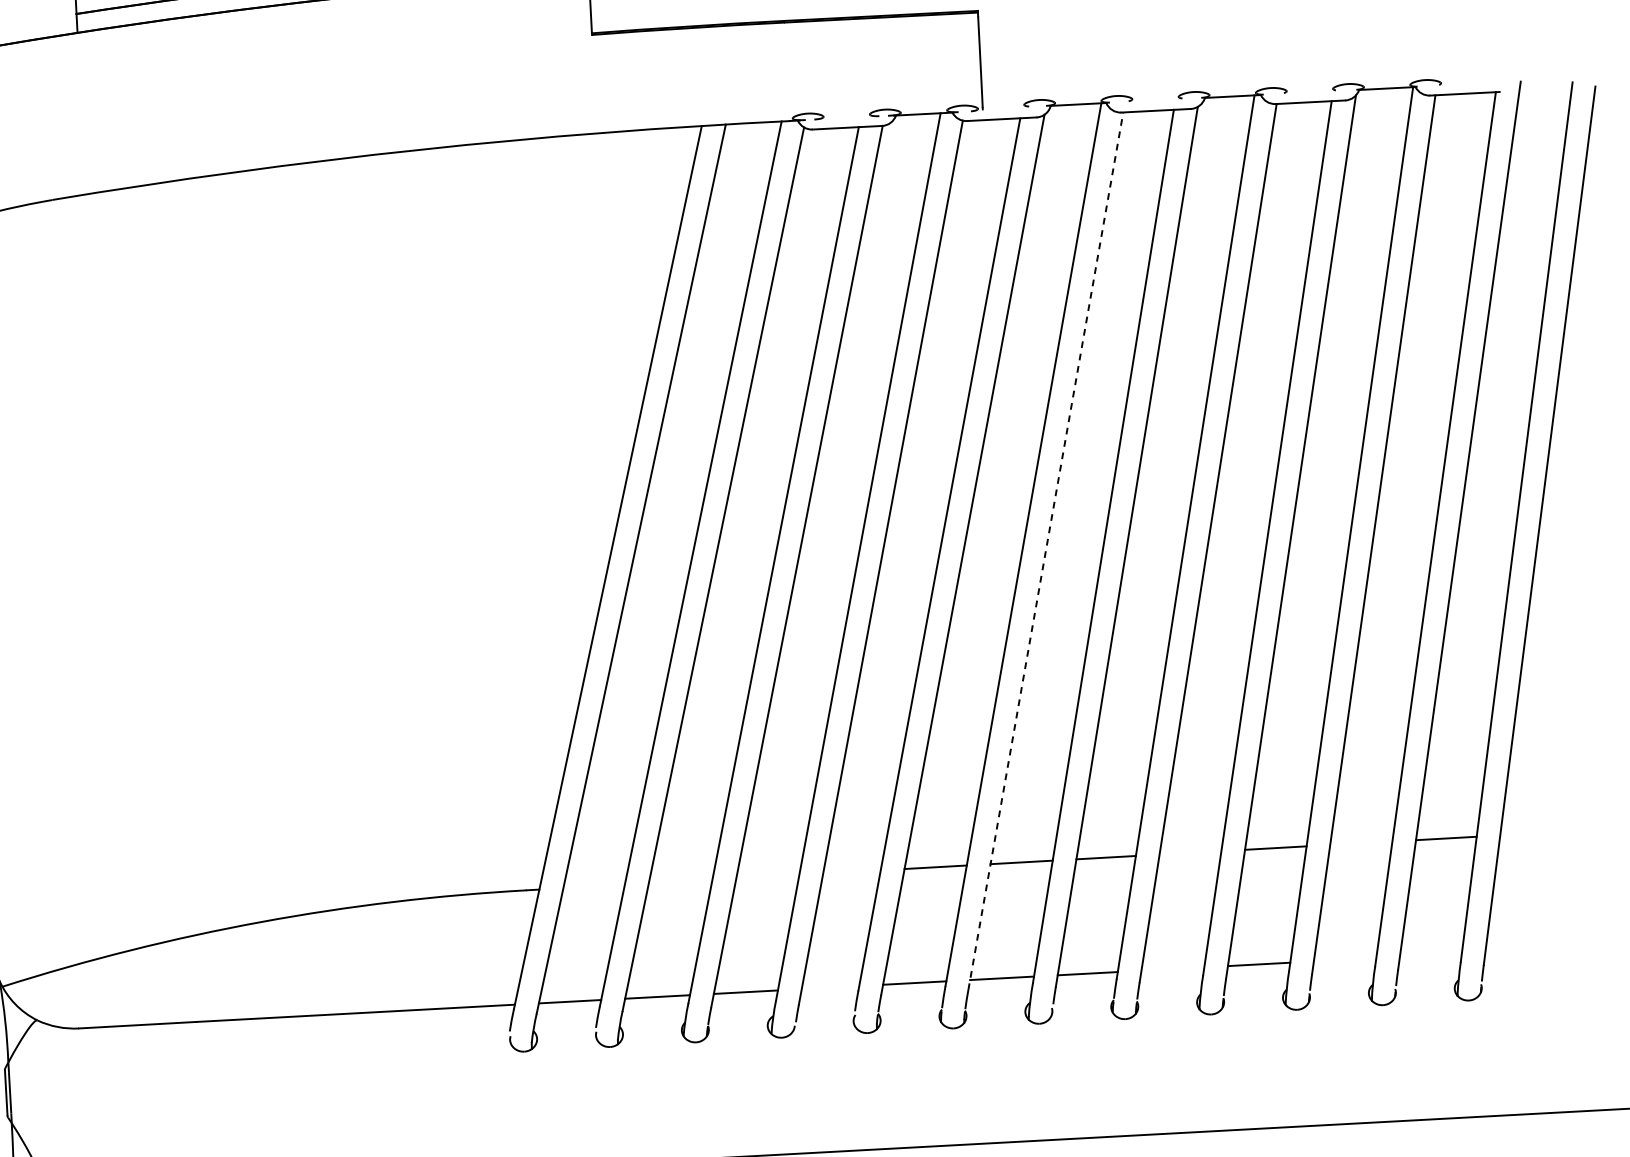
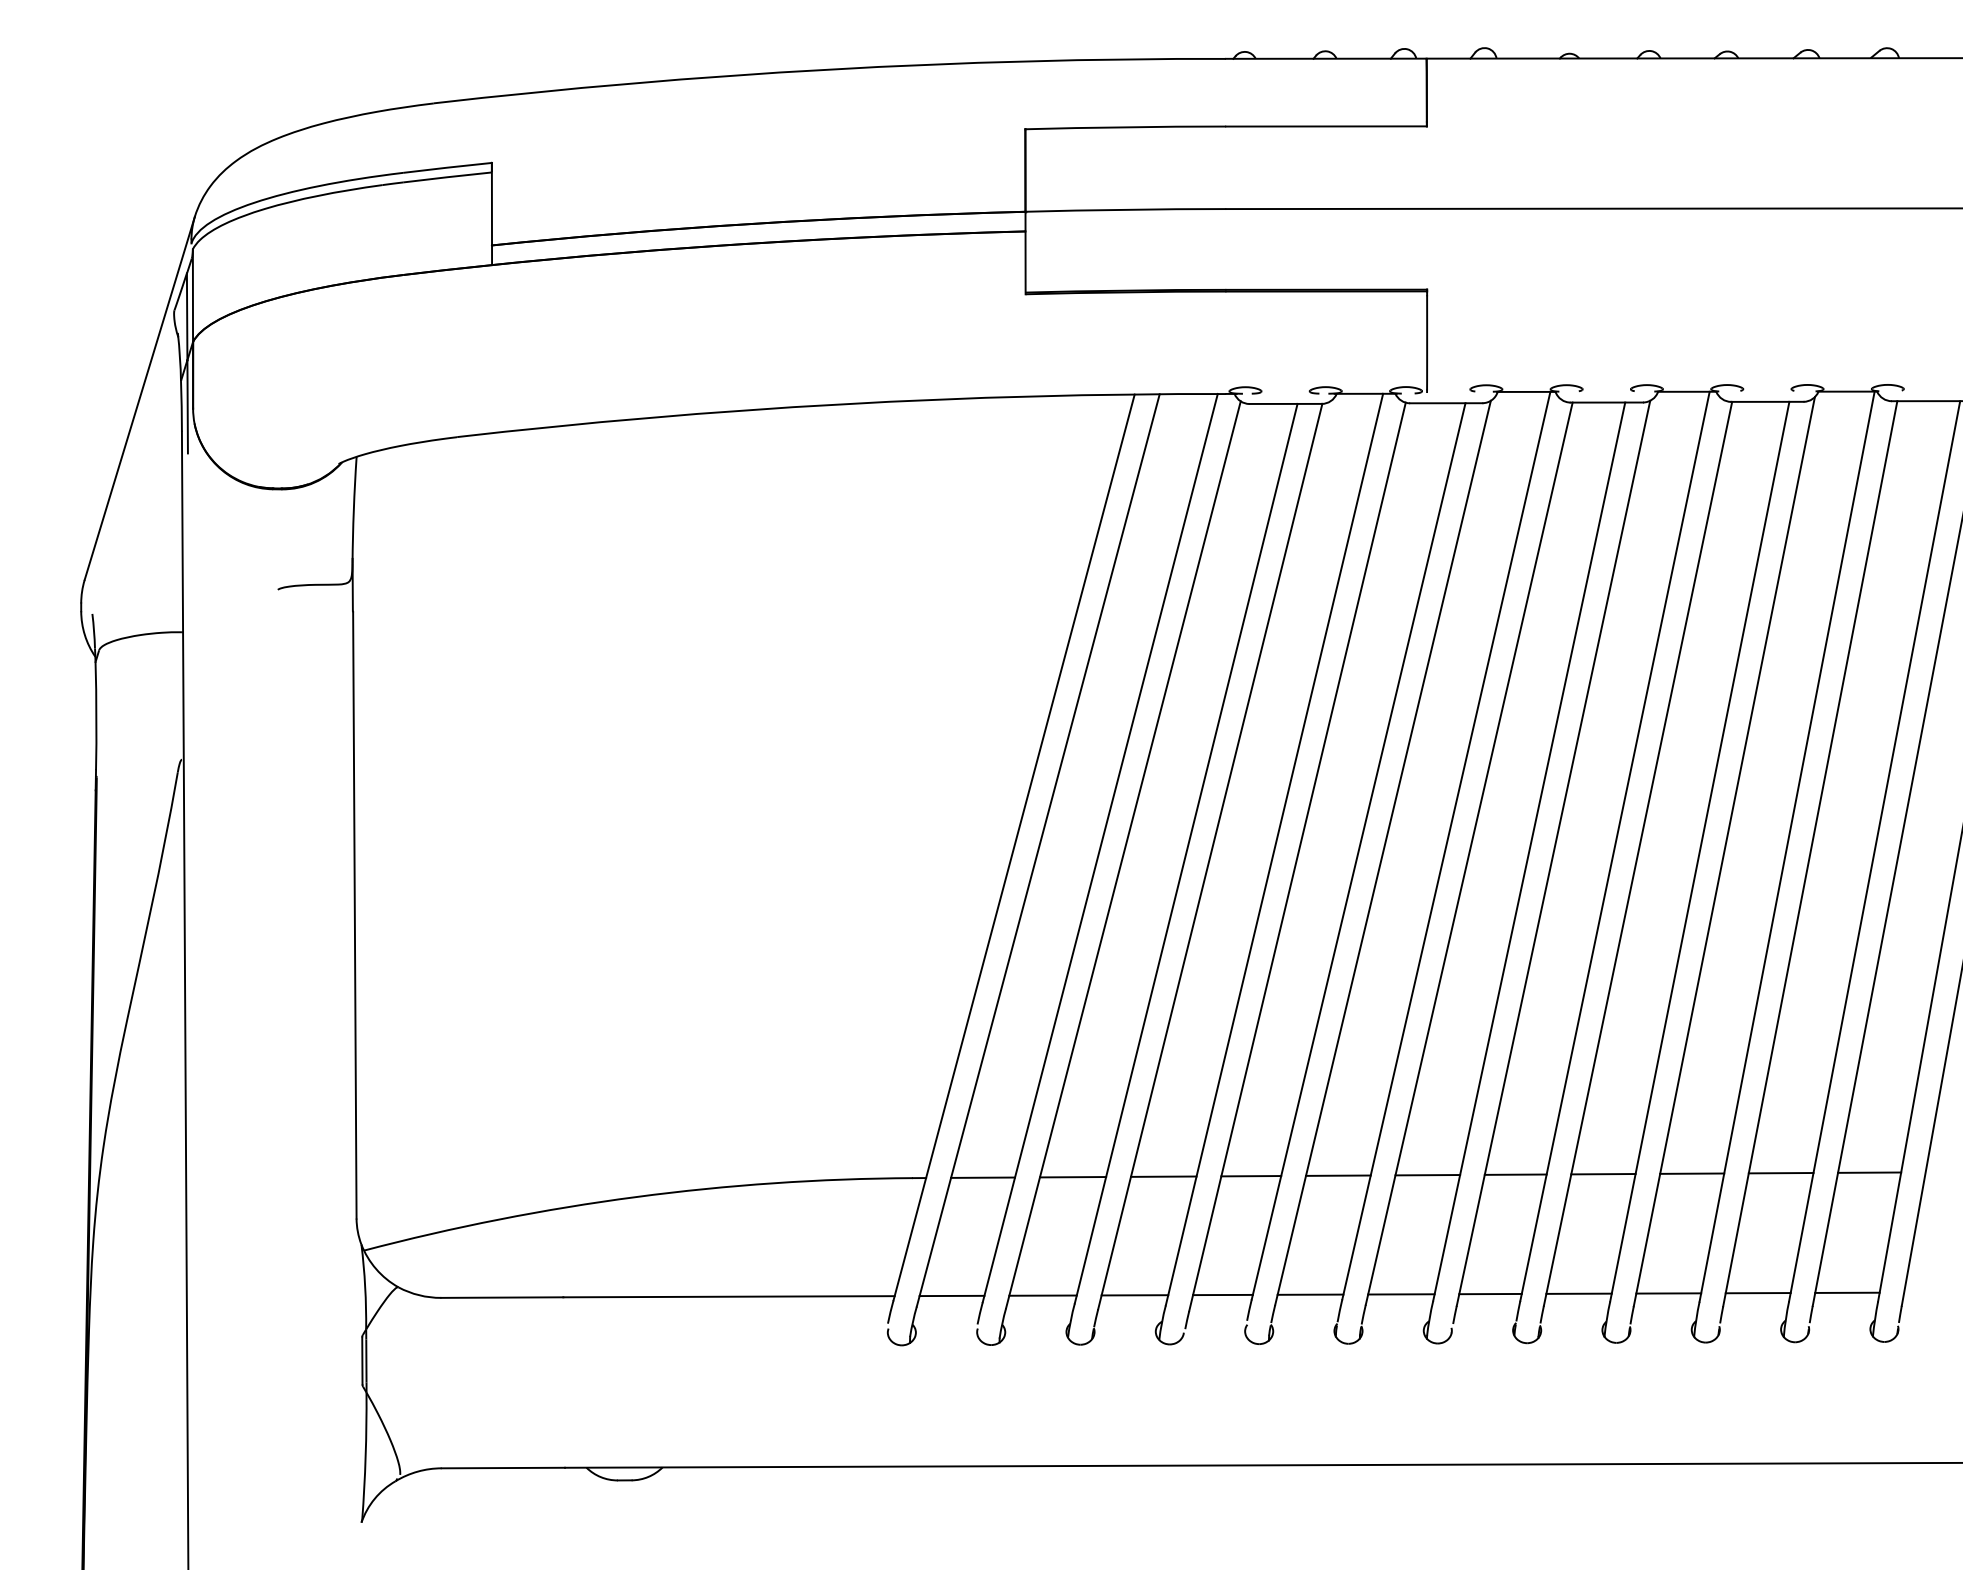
line: (1046, 551) -> (1469, 853), dashed -> solid
line: (1360, 843) -> (1780, 1173), added
line: (1190, 853) -> (1603, 1174), added
line: (852, 872) -> (1251, 1176), added
line: (767, 876) -> (1163, 1176), added
line: (680, 881) -> (1072, 1177), added
line: (594, 886) -> (983, 1177), added
line: (1430, 954) -> (1847, 1292), added
line: (1344, 960) -> (1757, 1293), added
line: (1172, 968) -> (1578, 1293), added
line: (830, 987) -> (1222, 1294), added

